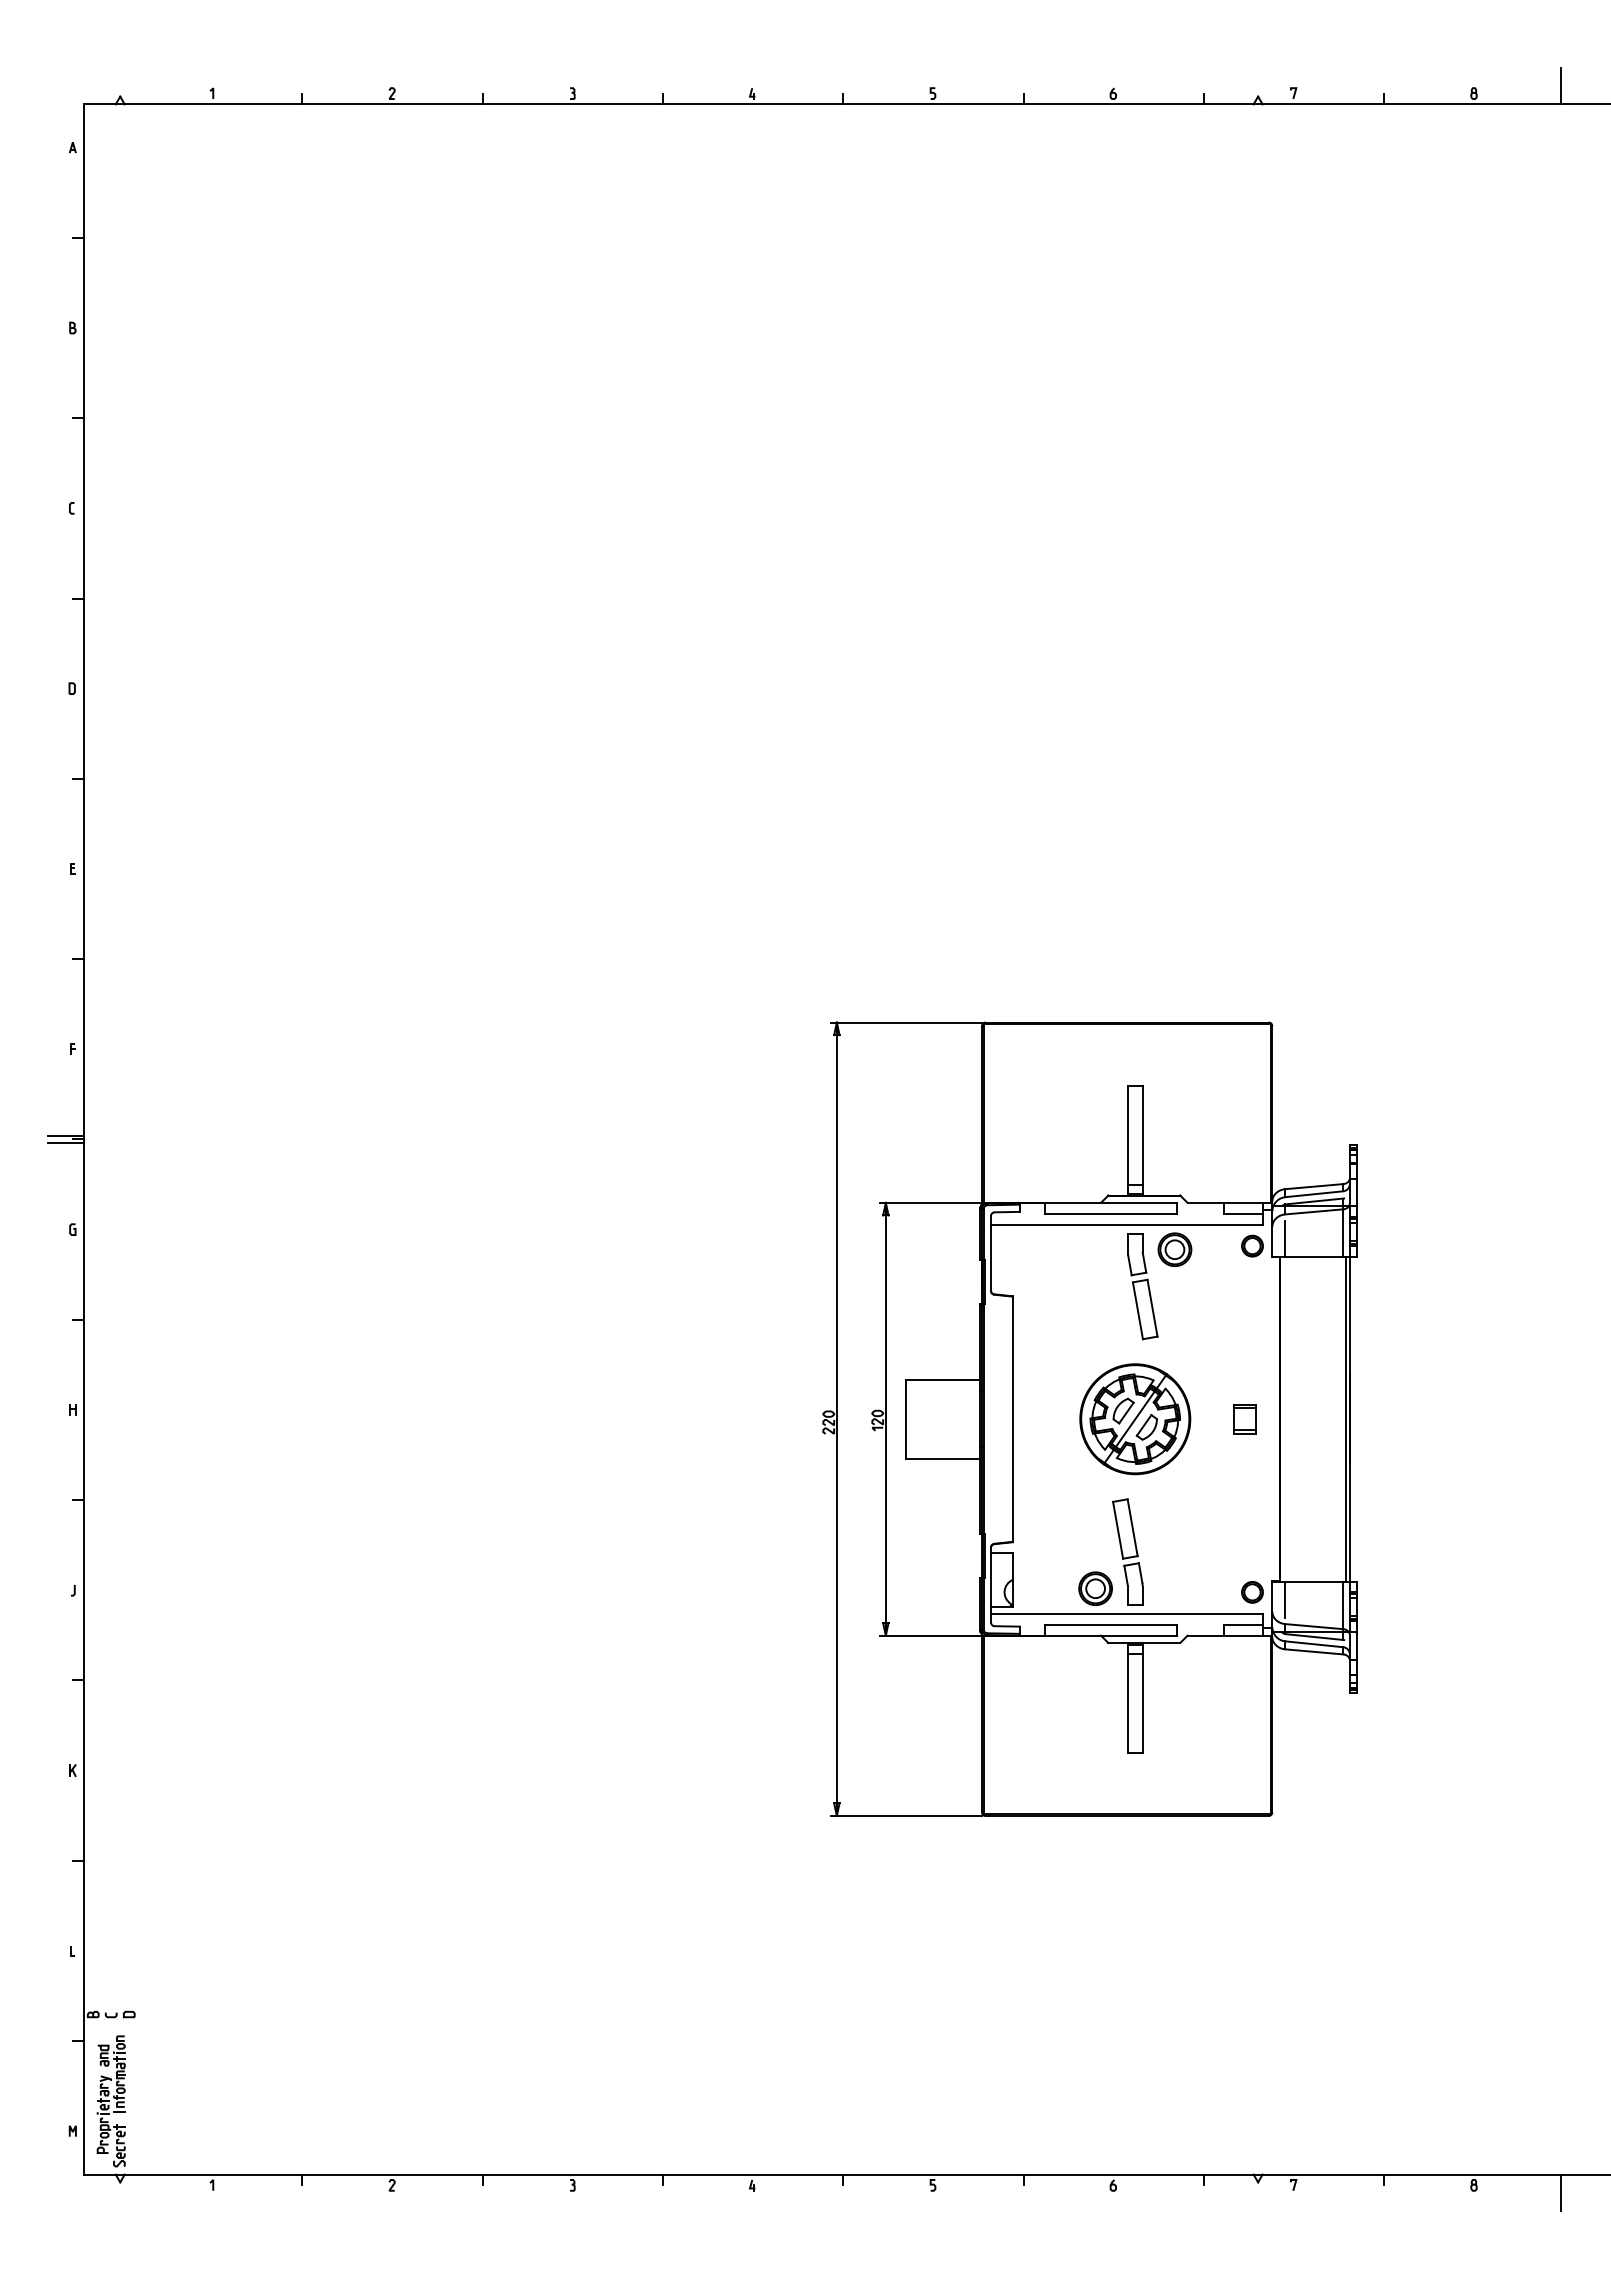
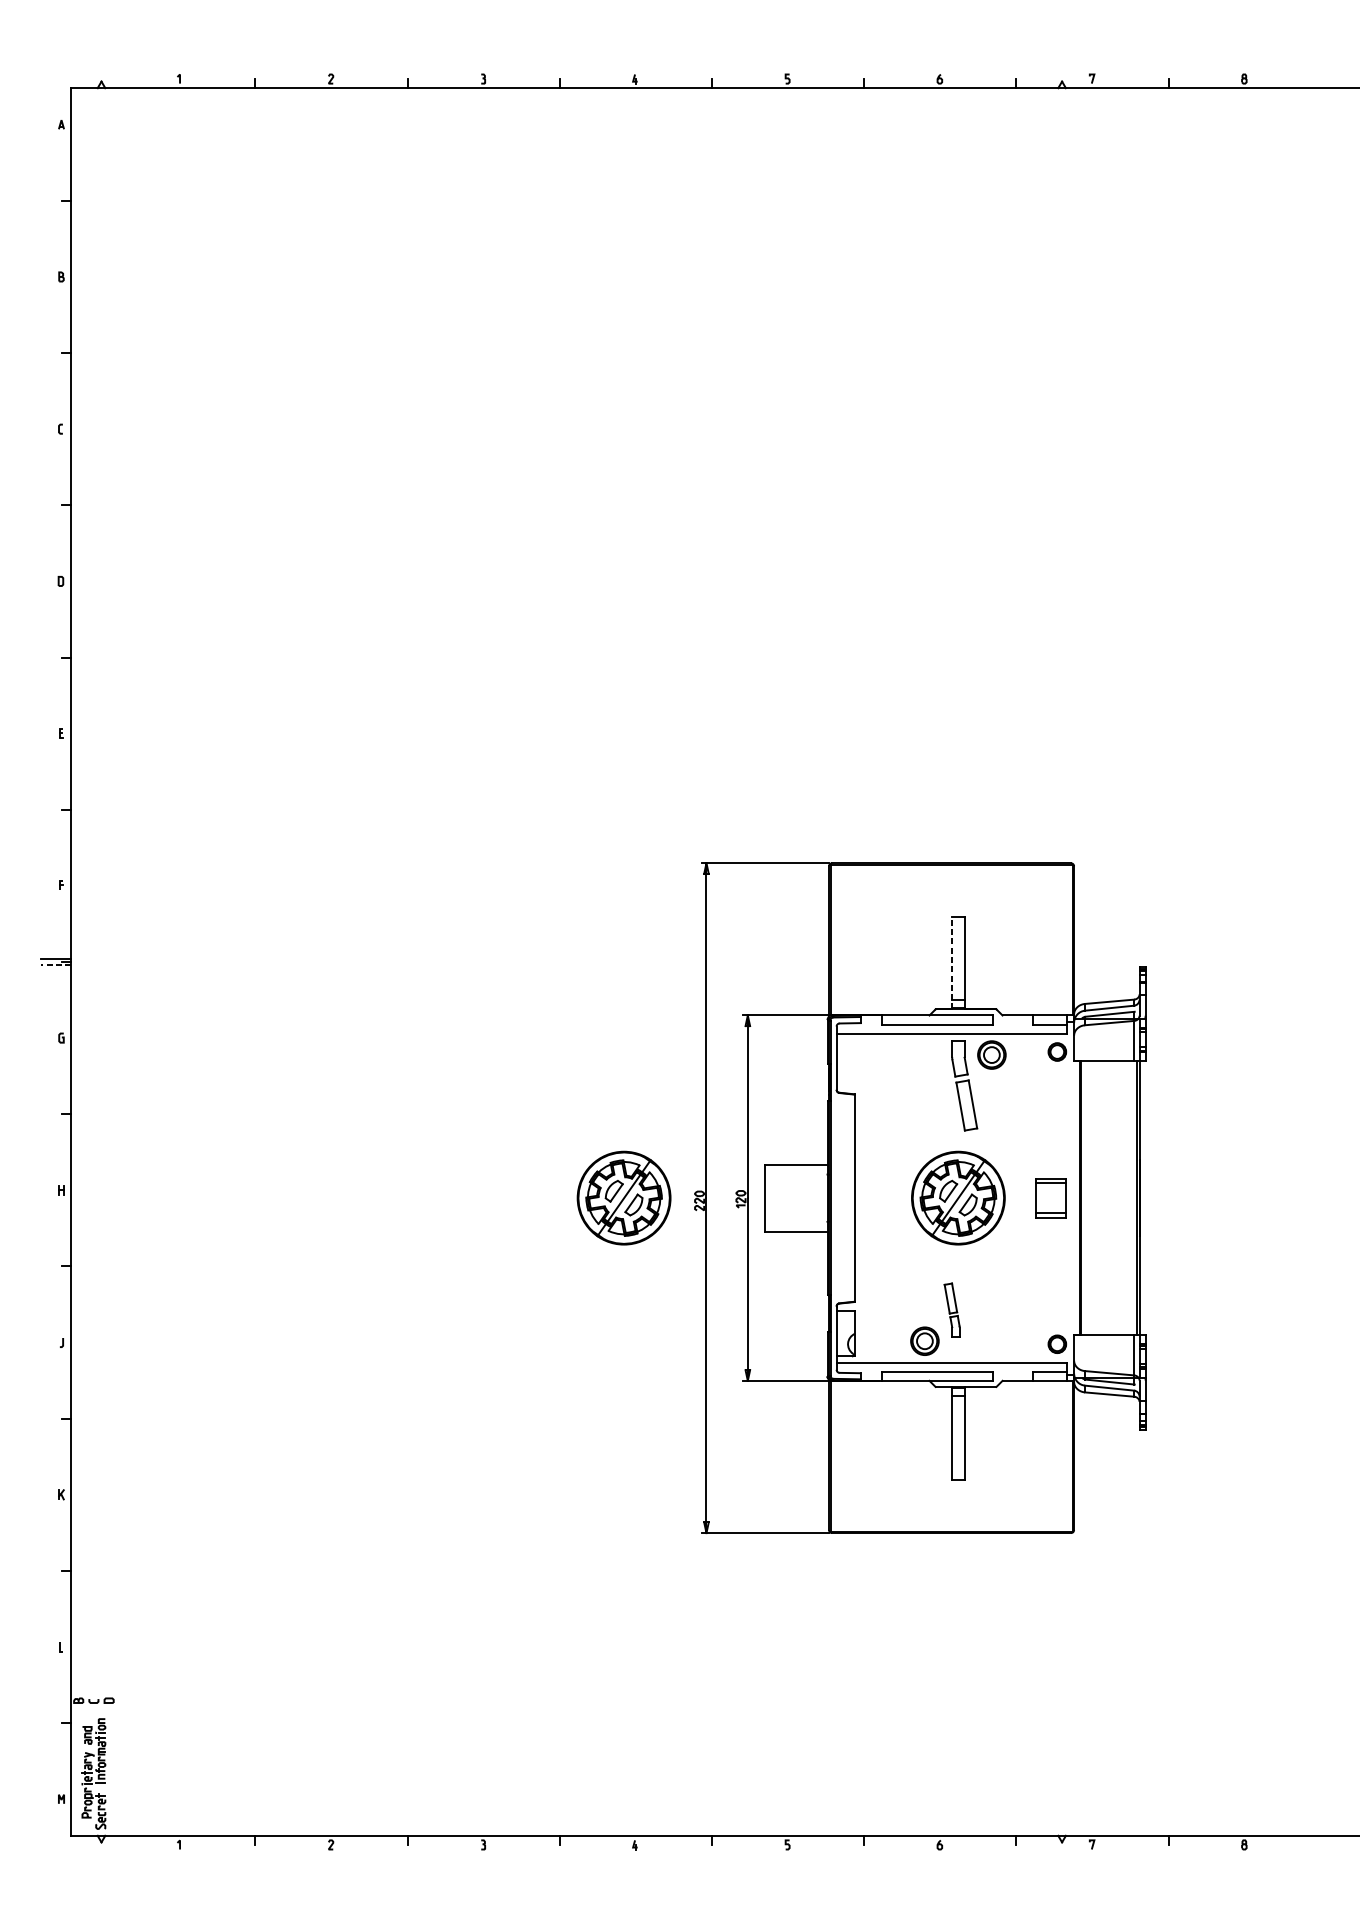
line: (1561, 86) -> (1318, 73), removed
line: (1128, 1140) -> (952, 962), solid -> dashed
line: (65, 1143) -> (55, 965), solid -> dashed
line: (1285, 1238) -> (1085, 1045), removed
part: (739, 1419) -> (624, 1198), added
part: (1244, 1419) -> (1050, 1198), size x1.6
part: (1127, 1551) -> (951, 1309), size x0.6
line: (1285, 1599) -> (1085, 1350), removed
line: (1561, 2192) -> (1318, 1850), removed

